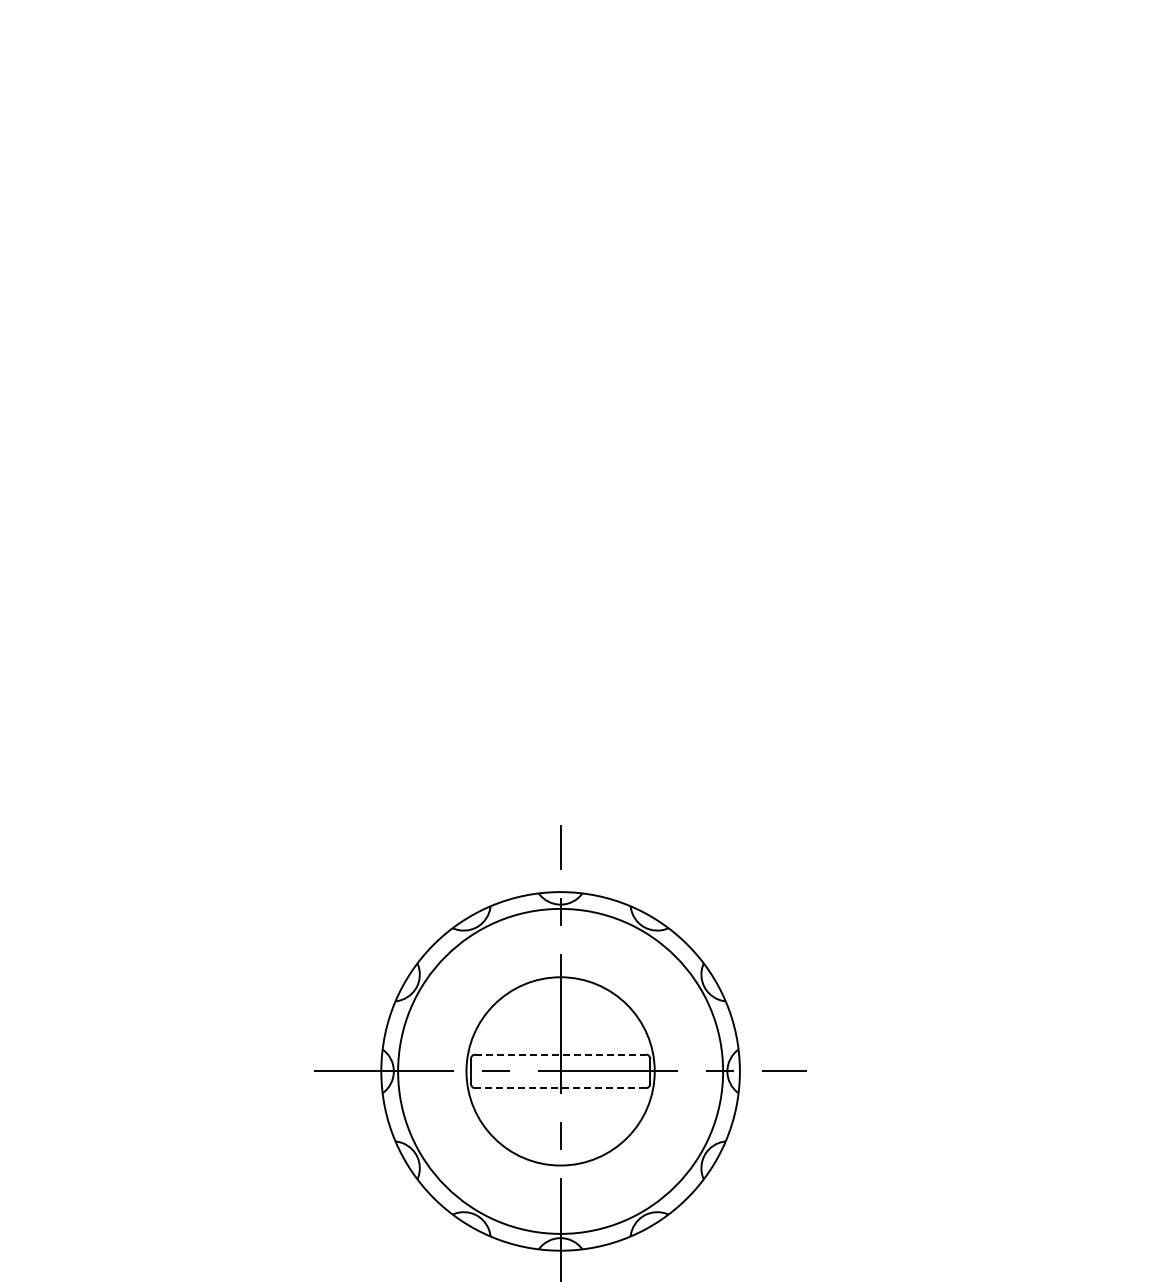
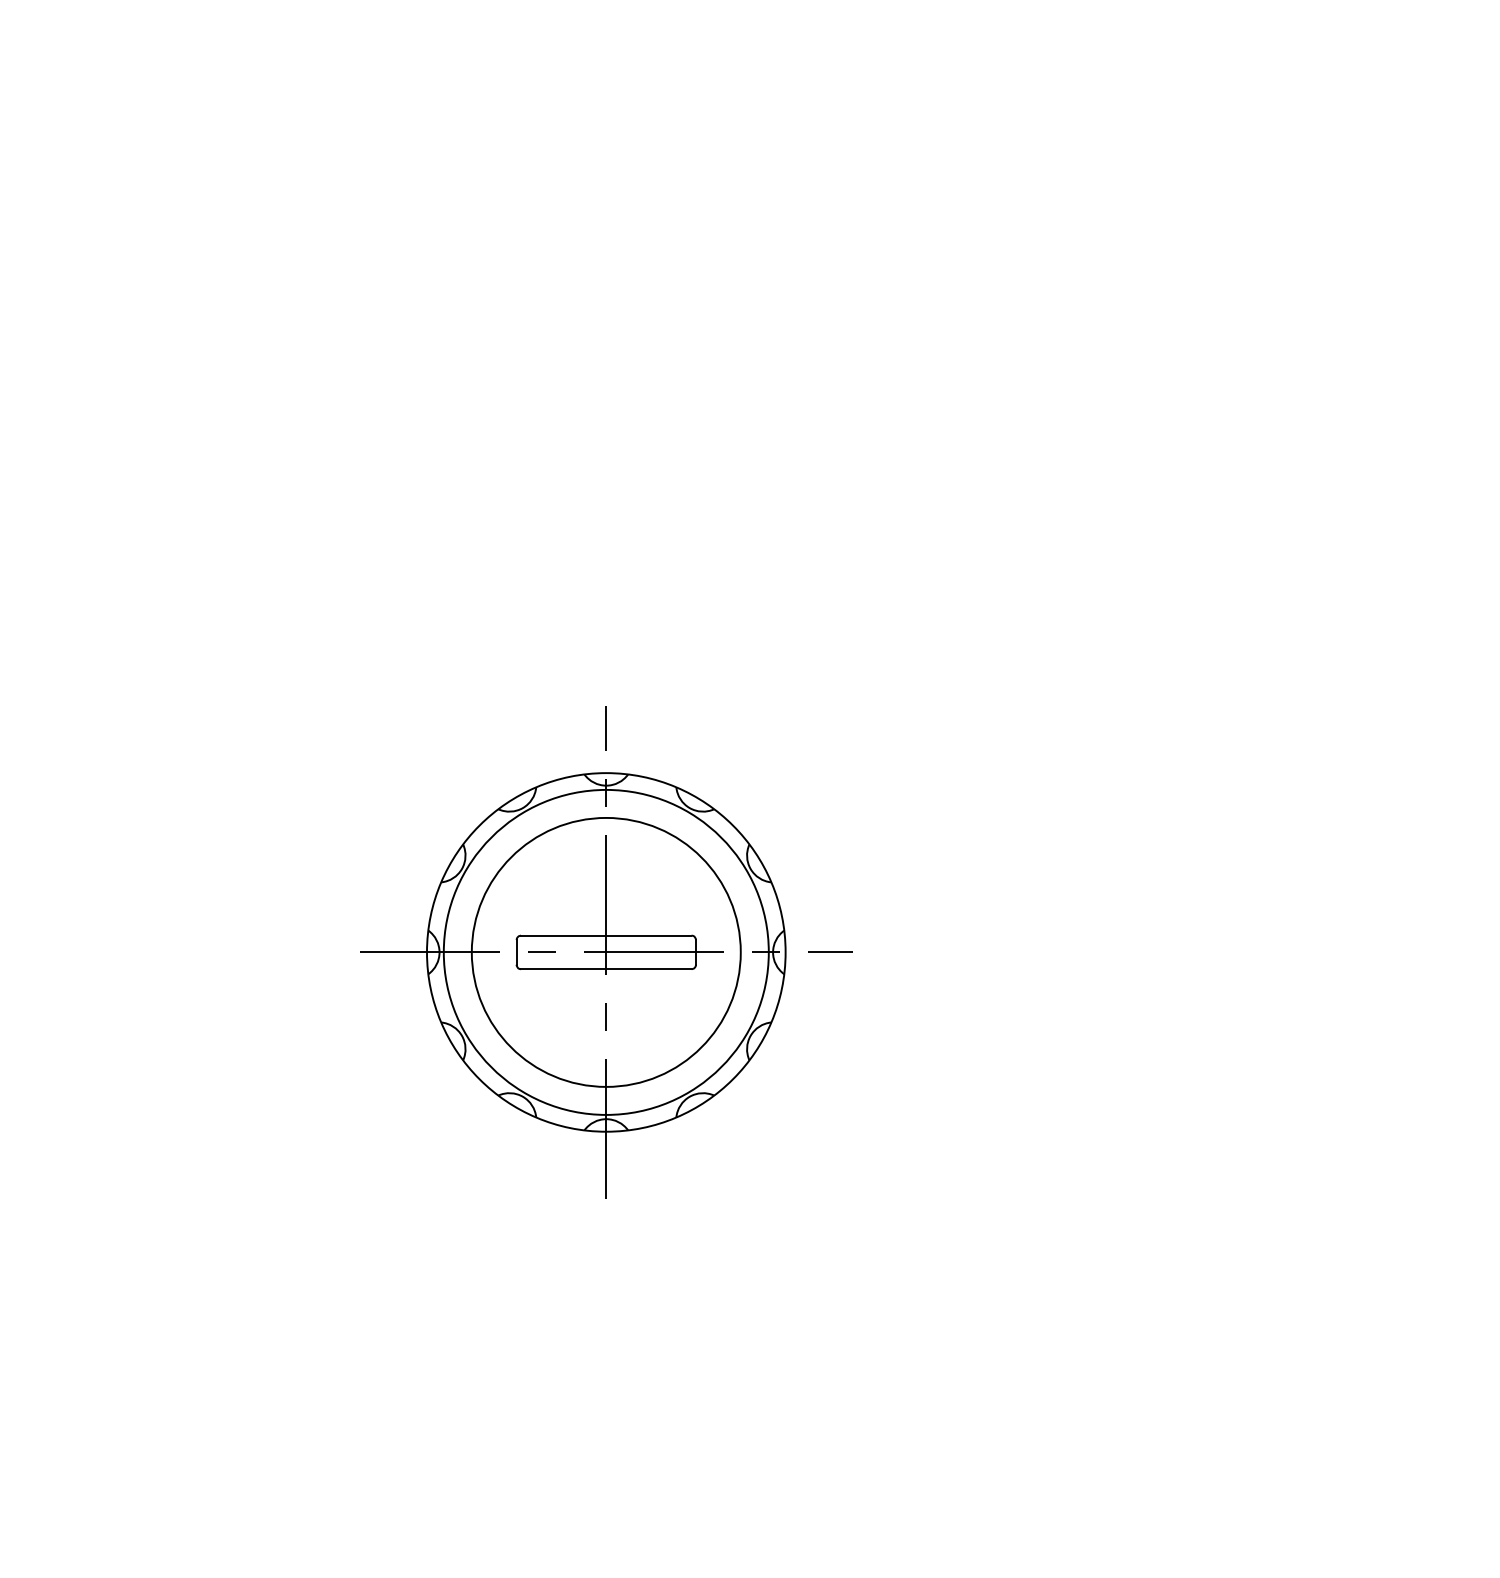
line: (560, 1054) -> (606, 935), dashed -> solid
circle: (559, 1070) -> (605, 951), size x1.43
line: (559, 1088) -> (605, 969), dashed -> solid

